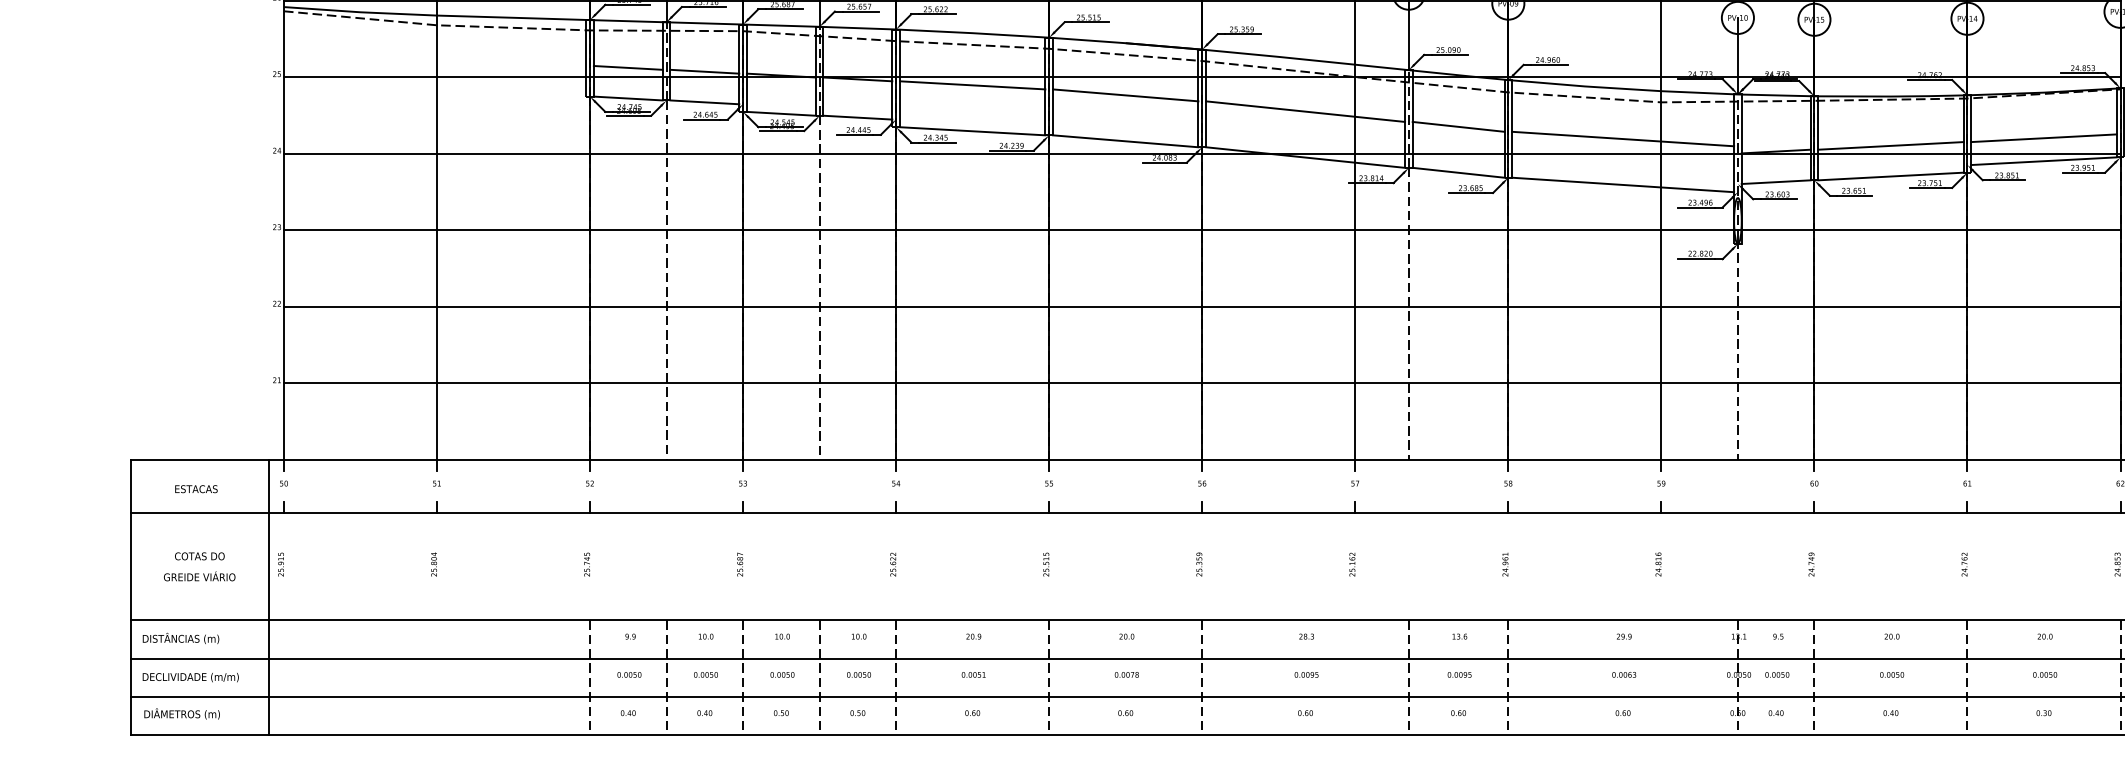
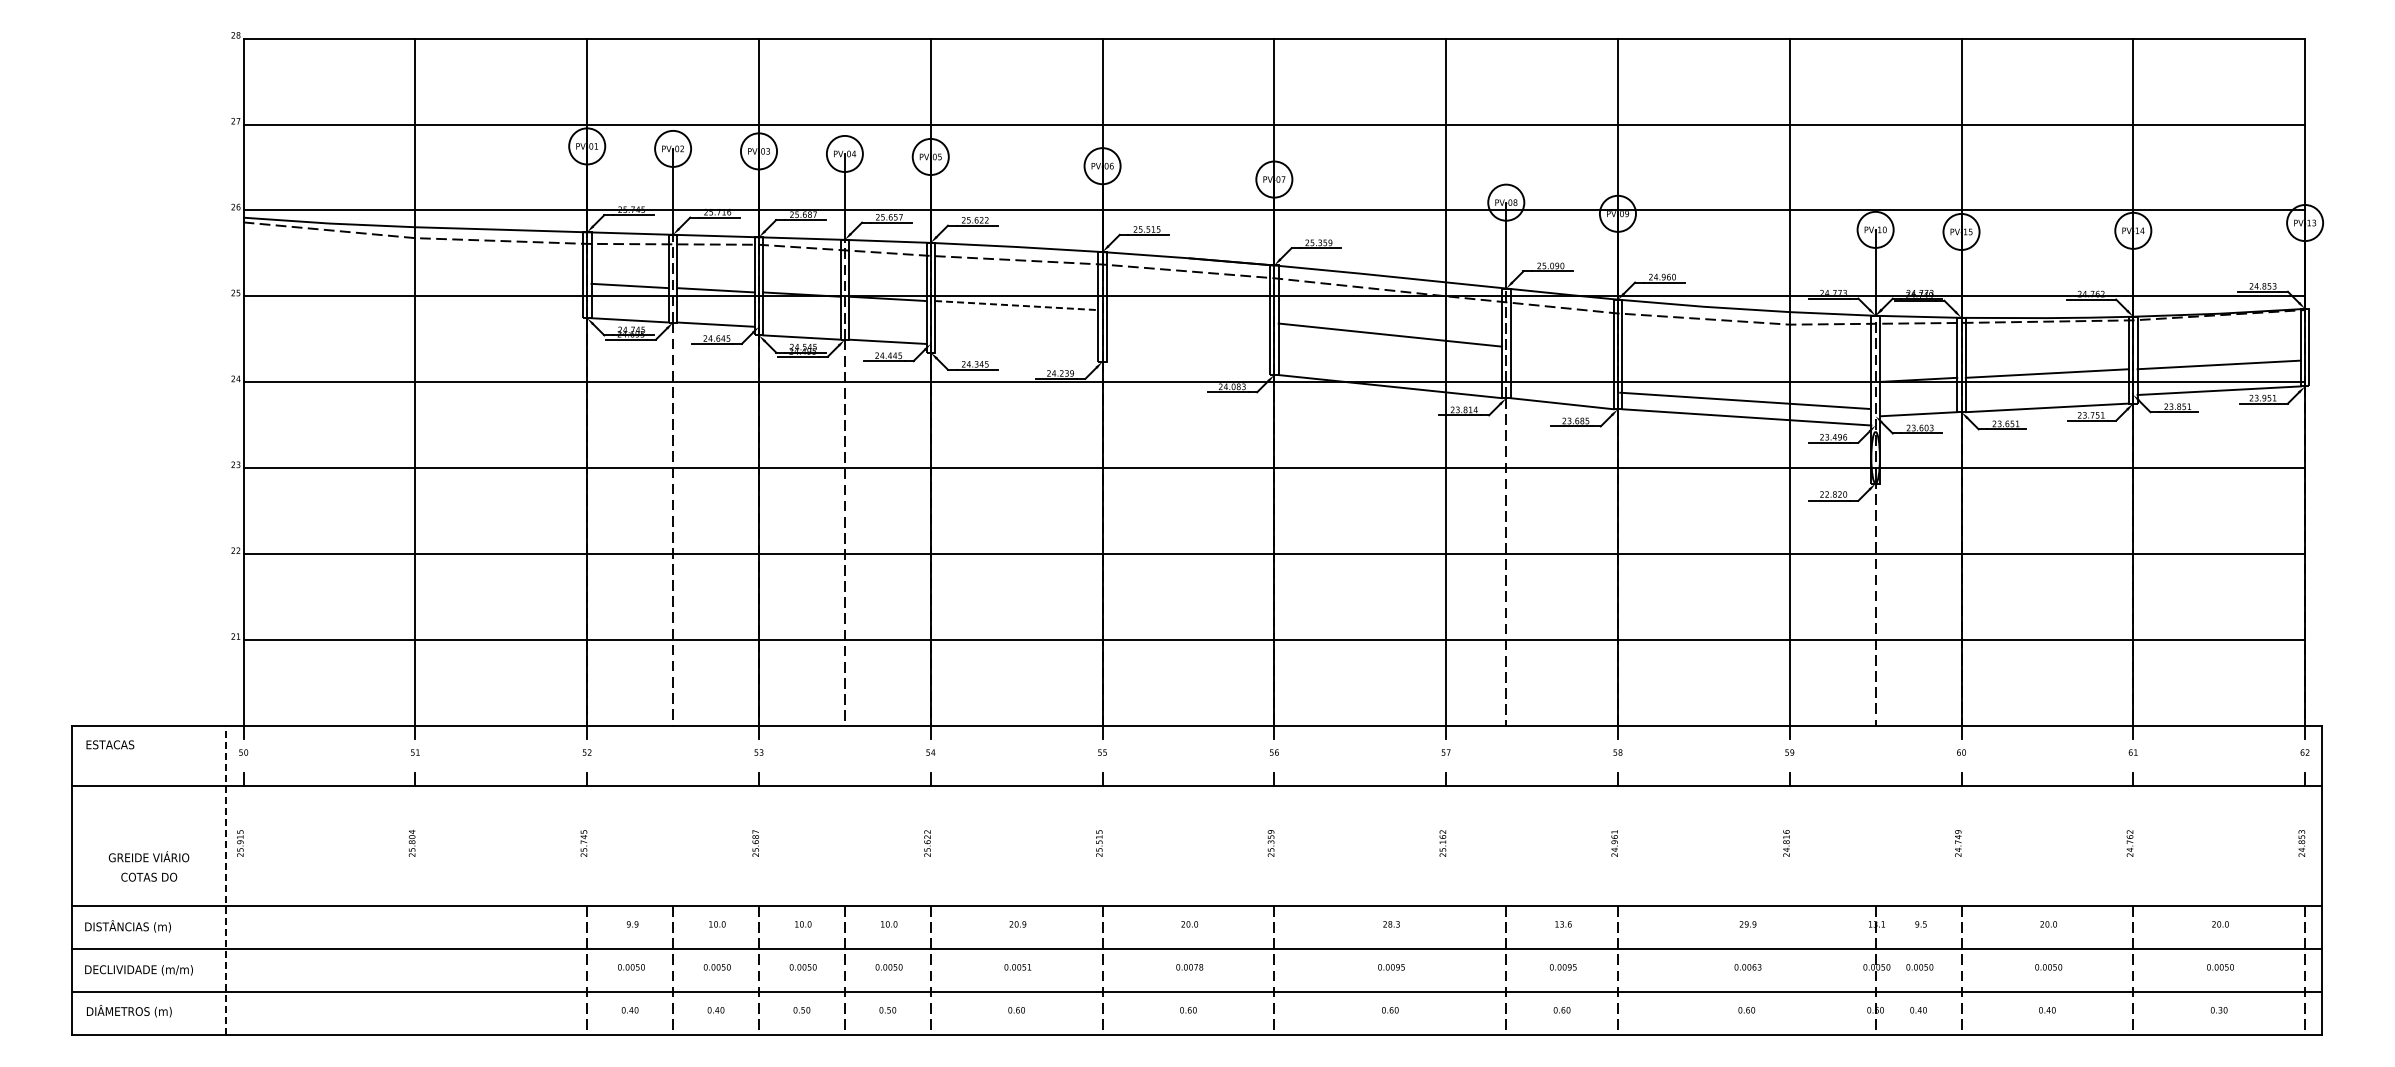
line: (972, 85) -> (1016, 305), solid -> dashed
line: (1125, 95) -> (1188, 316), removed
line: (1458, 126) -> (1561, 351), removed
line: (972, 130) -> (1016, 356), removed
line: (1622, 138) -> (1744, 400), moved
line: (1125, 141) -> (1188, 368), removed
text: (196, 488) -> (110, 744), moved
text: (200, 555) -> (149, 876), moved
line: (268, 597) -> (226, 880), solid -> dashed

